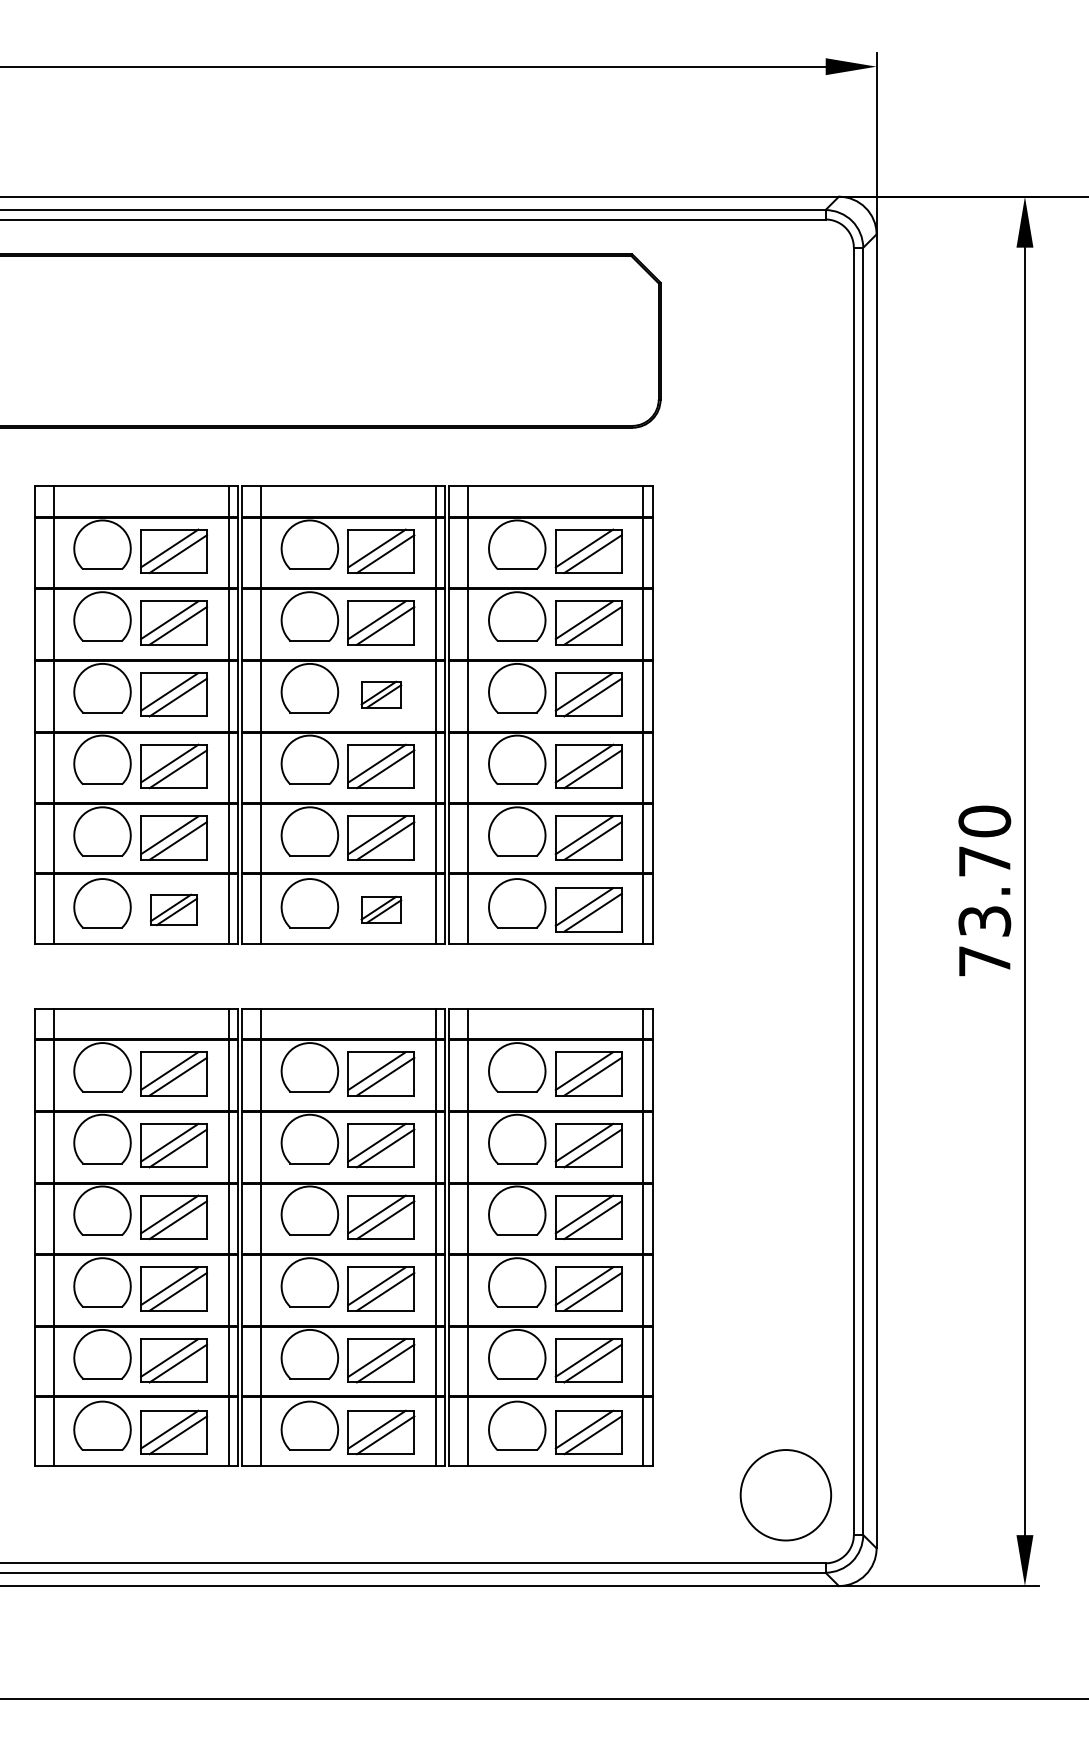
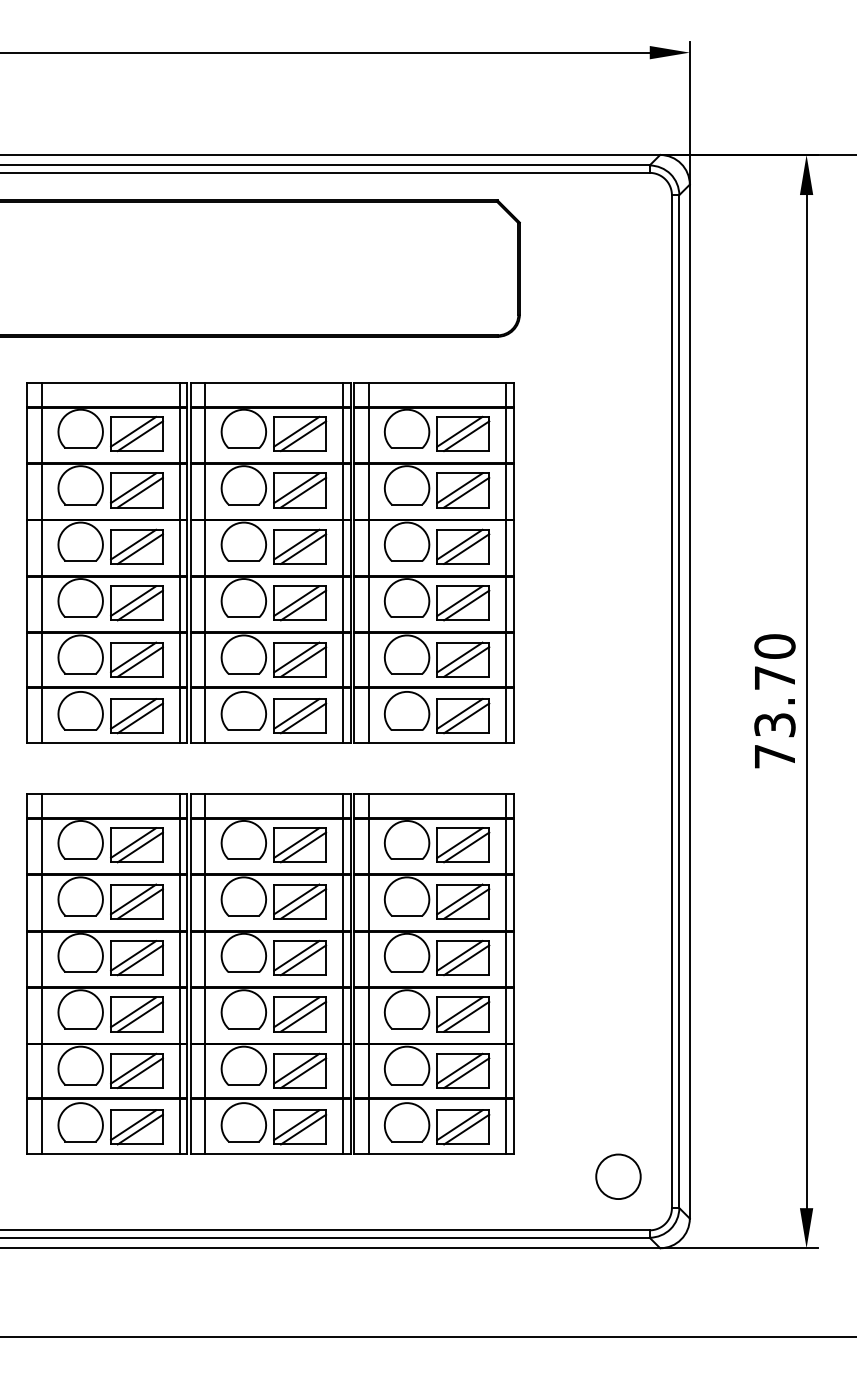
part: (381, 694) -> (300, 546), size x1.67
part: (173, 909) -> (136, 715), size x1.43
part: (381, 909) -> (300, 715), size x1.67
circle: (785, 1495) -> (618, 1176), size x0.62

